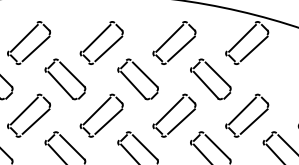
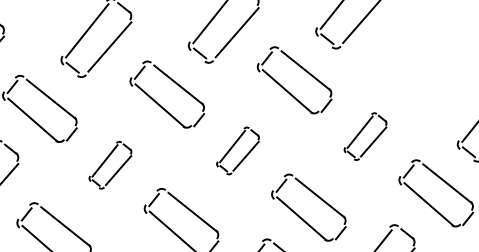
part: (101, 115) -> (110, 165), size x0.6
part: (174, 115) -> (238, 150), size x0.6
part: (247, 115) -> (365, 136), size x0.6

